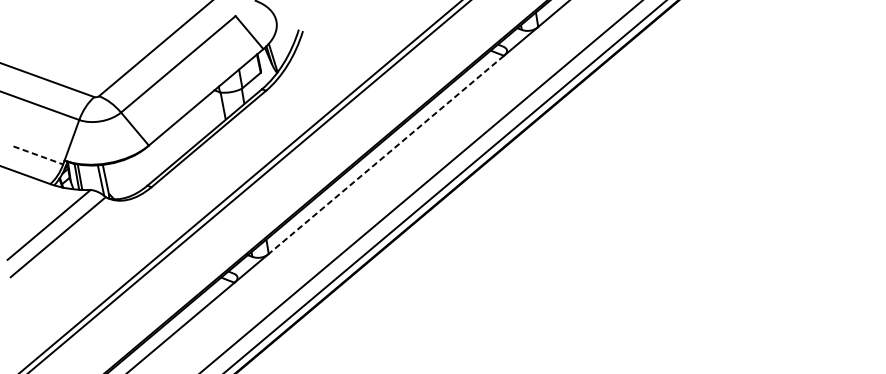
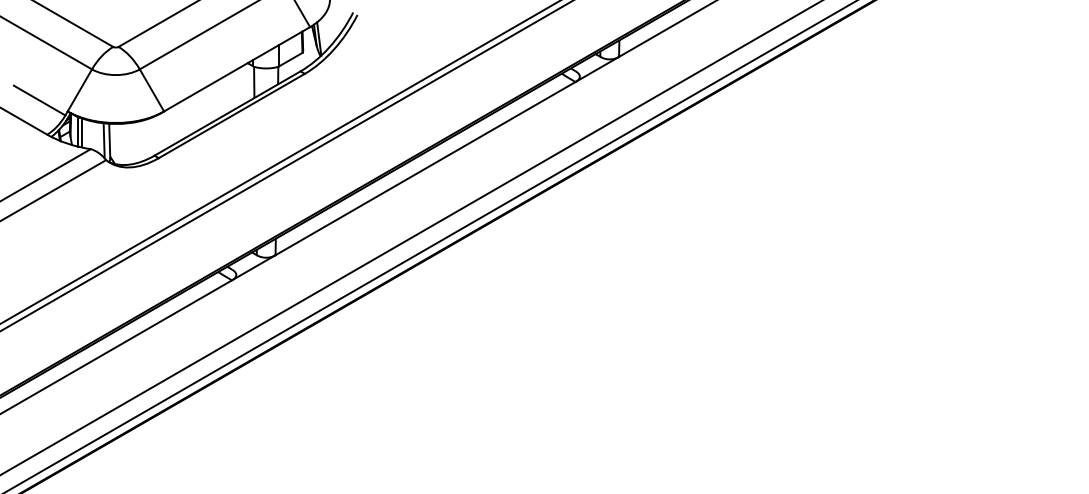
line: (386, 154) -> (425, 168), dashed -> solid
line: (38, 155) -> (39, 100), dashed -> solid

